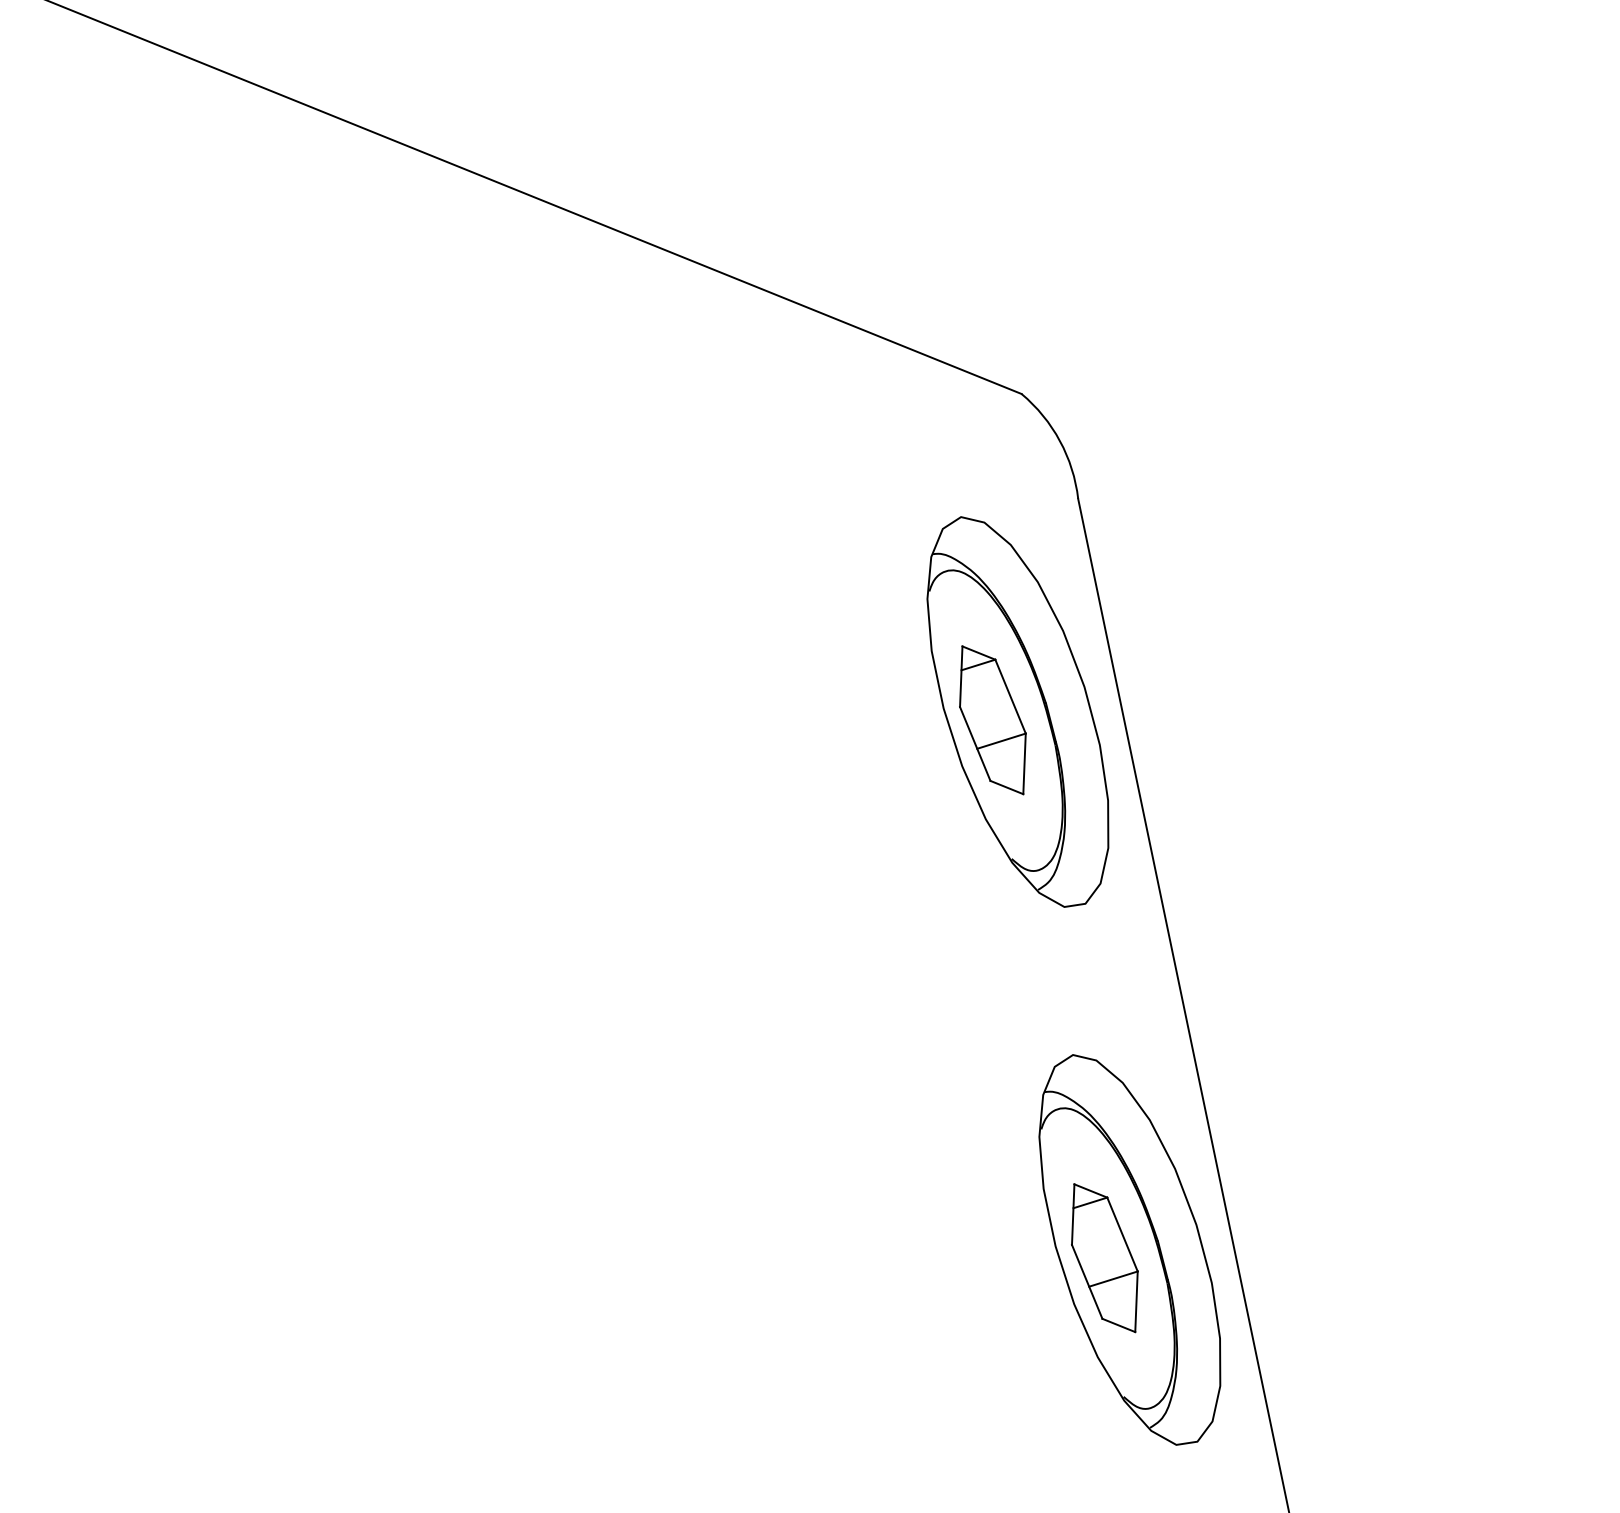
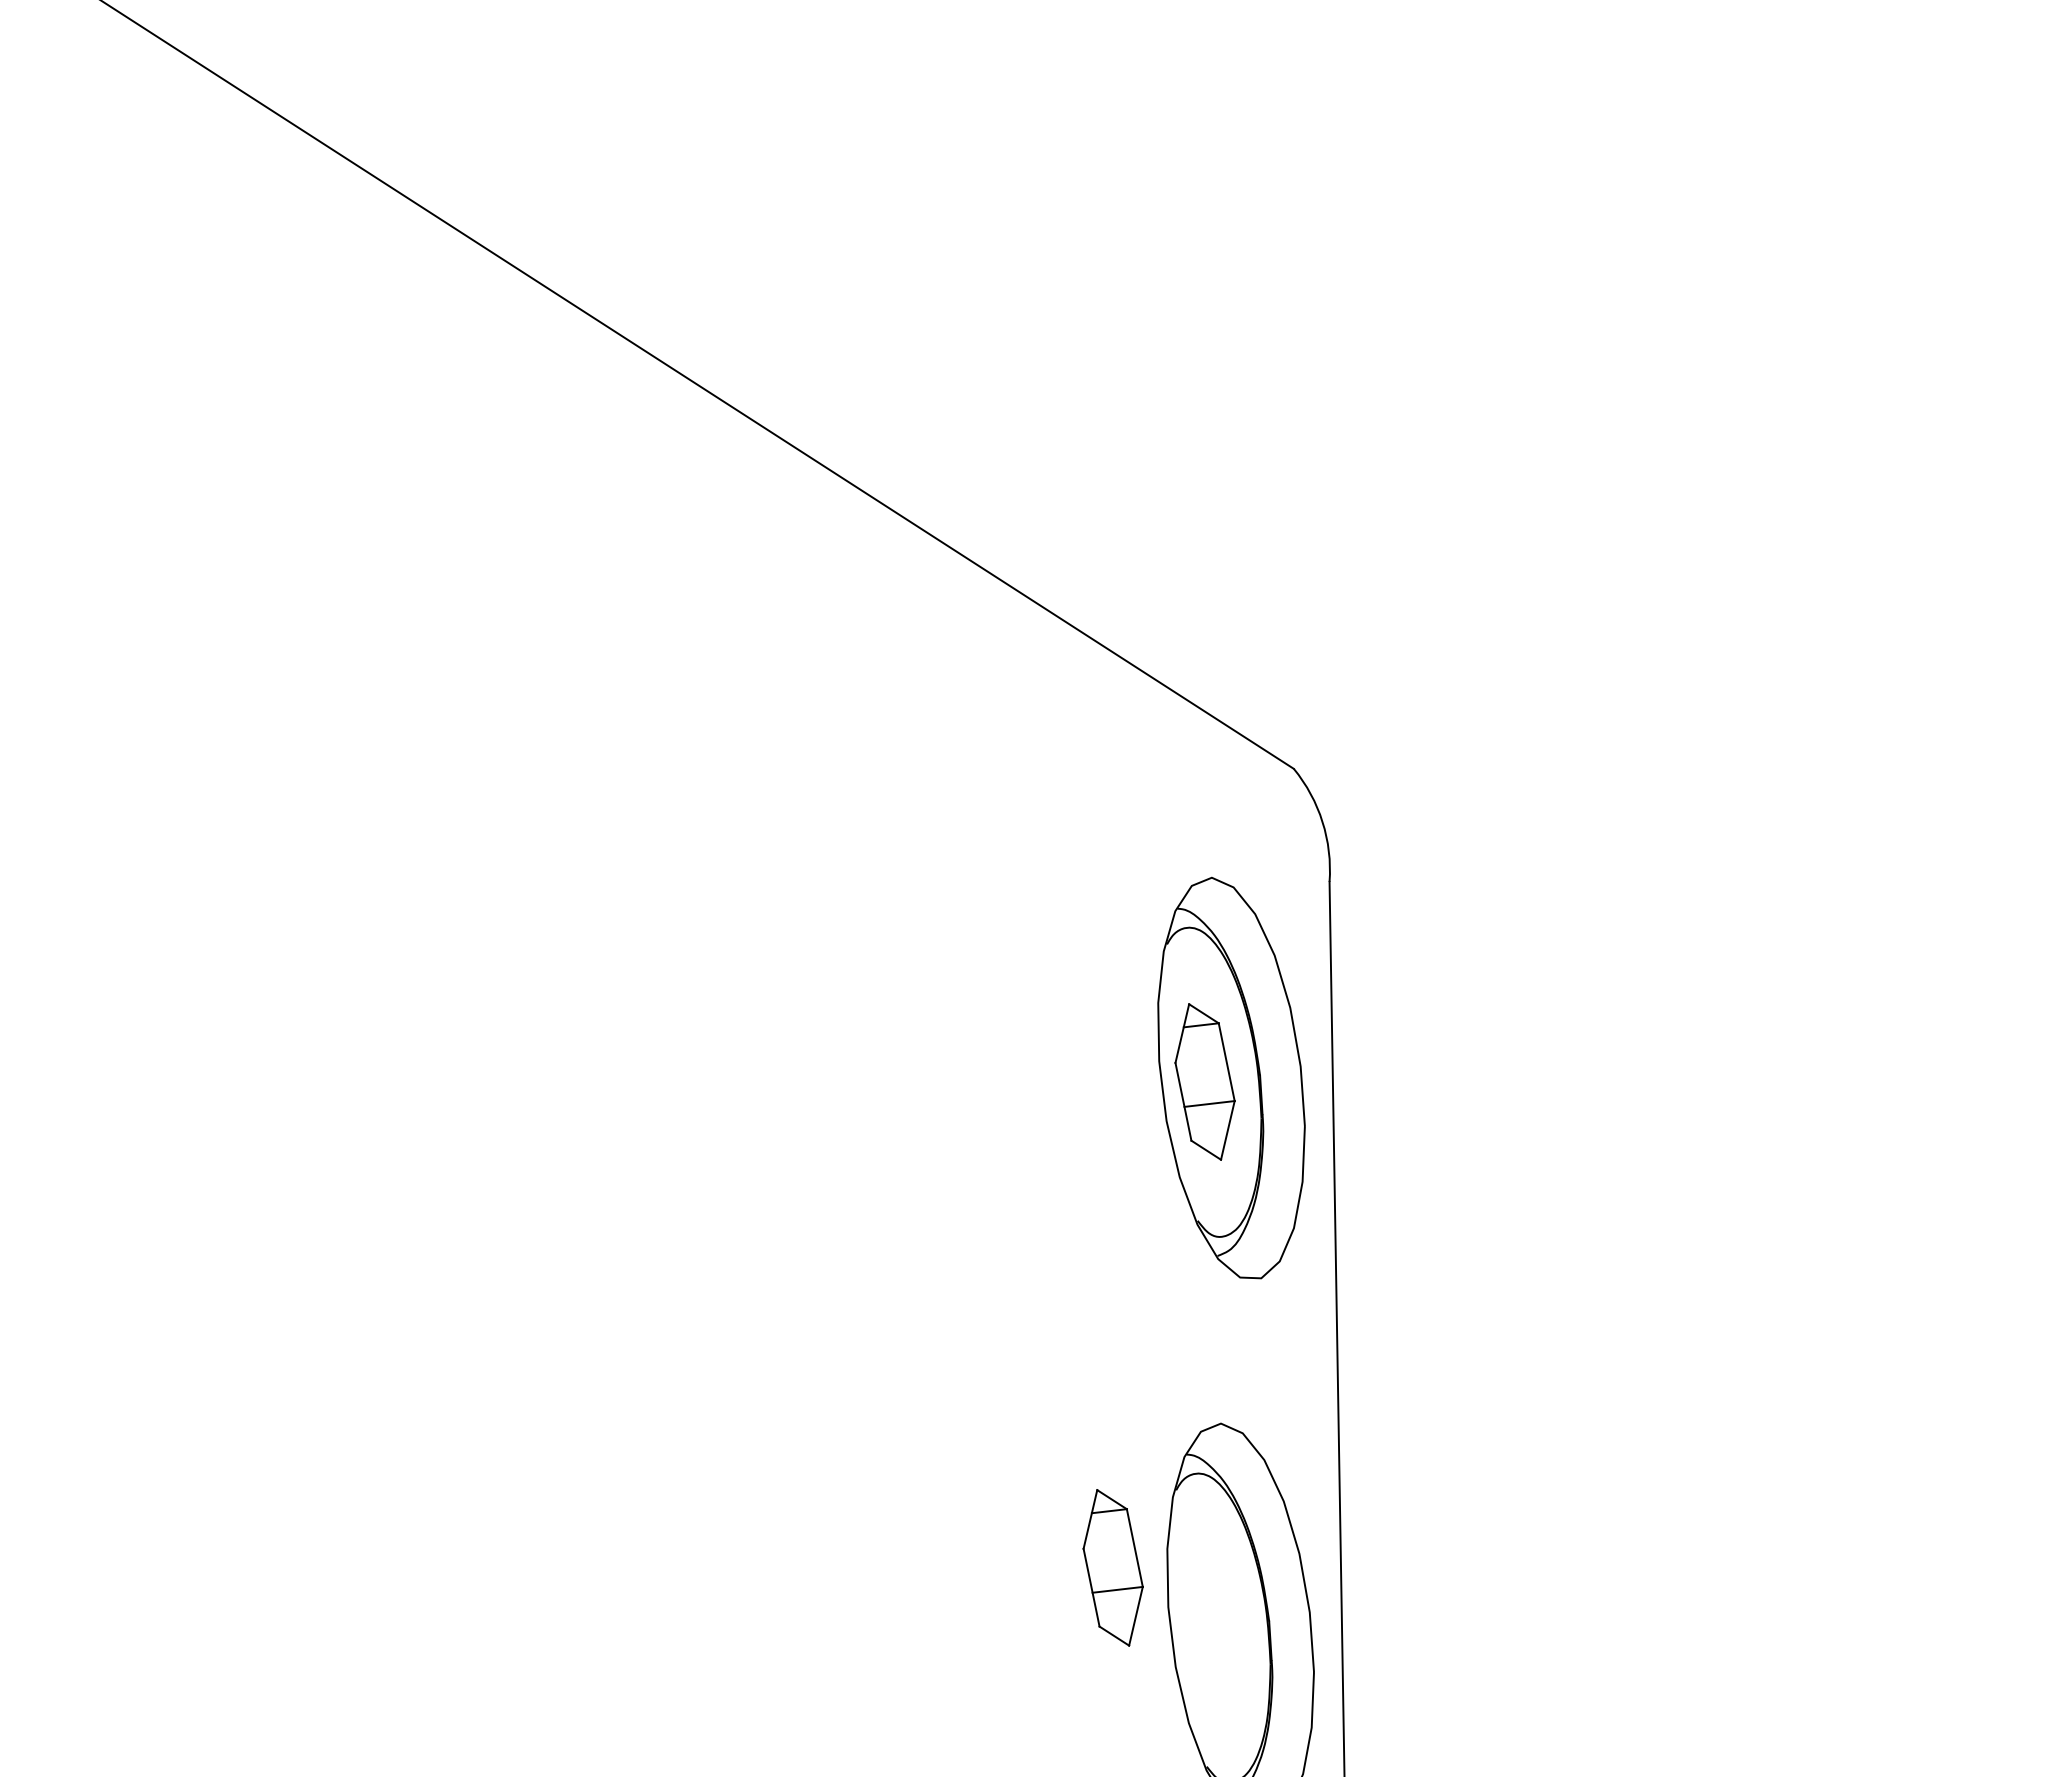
part: (1104, 1257) -> (1112, 1567), moved

